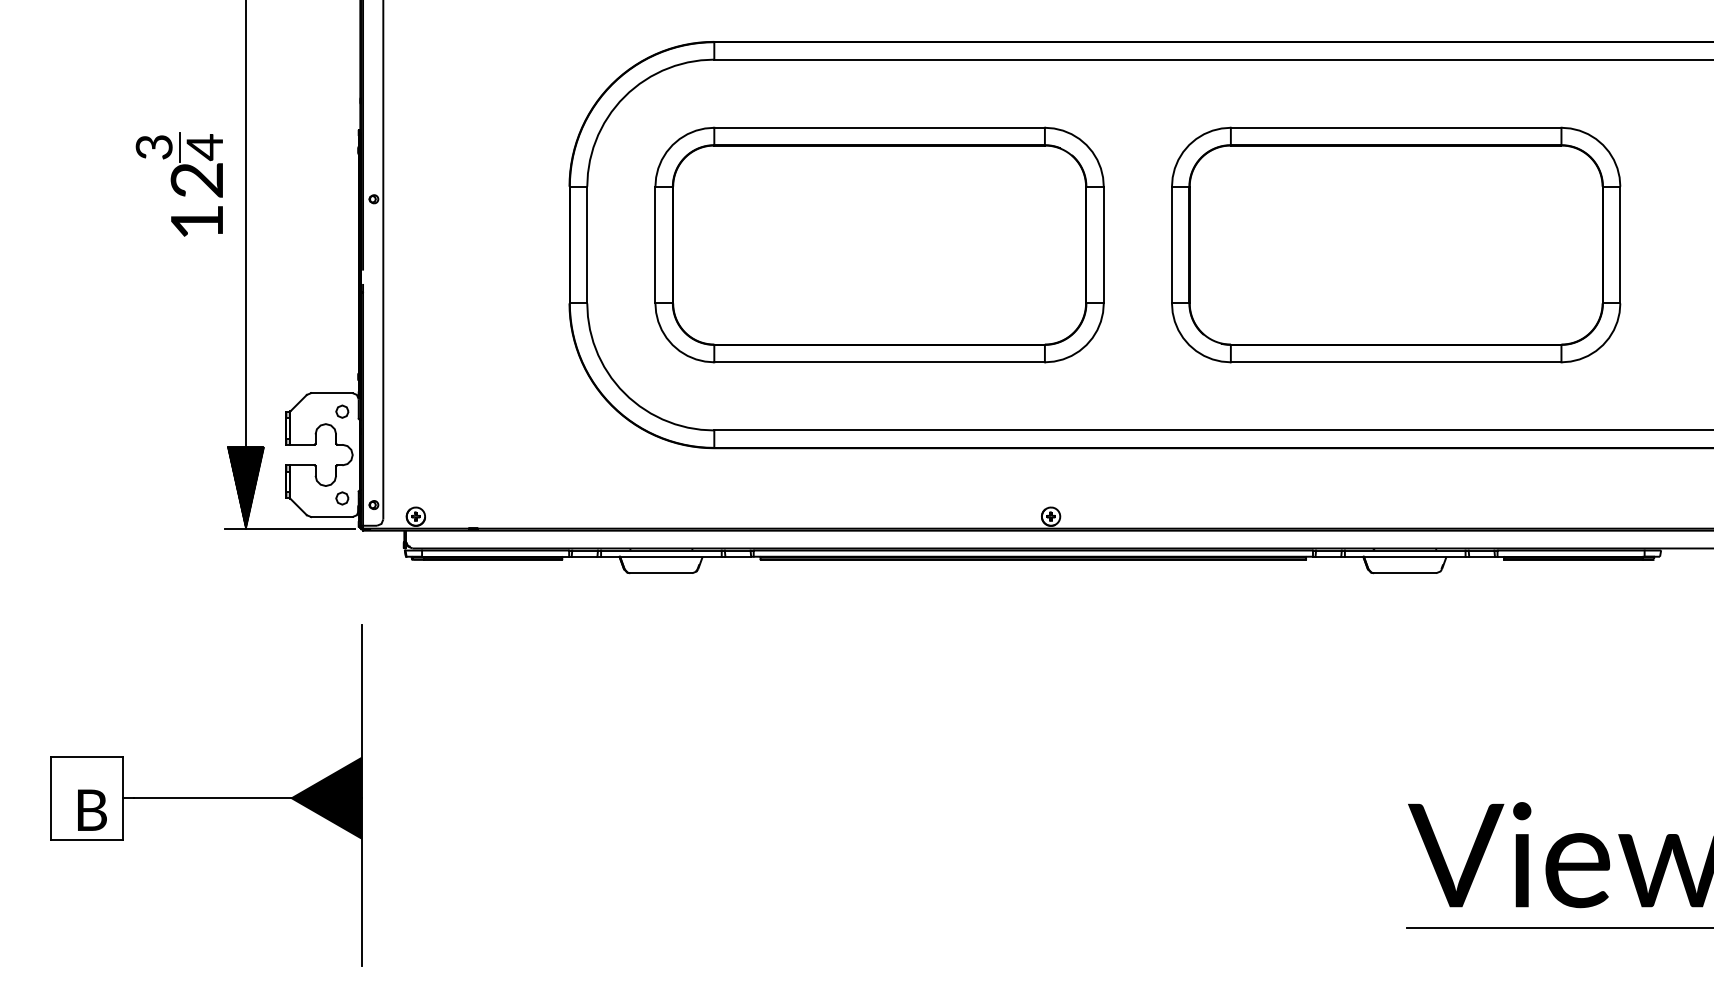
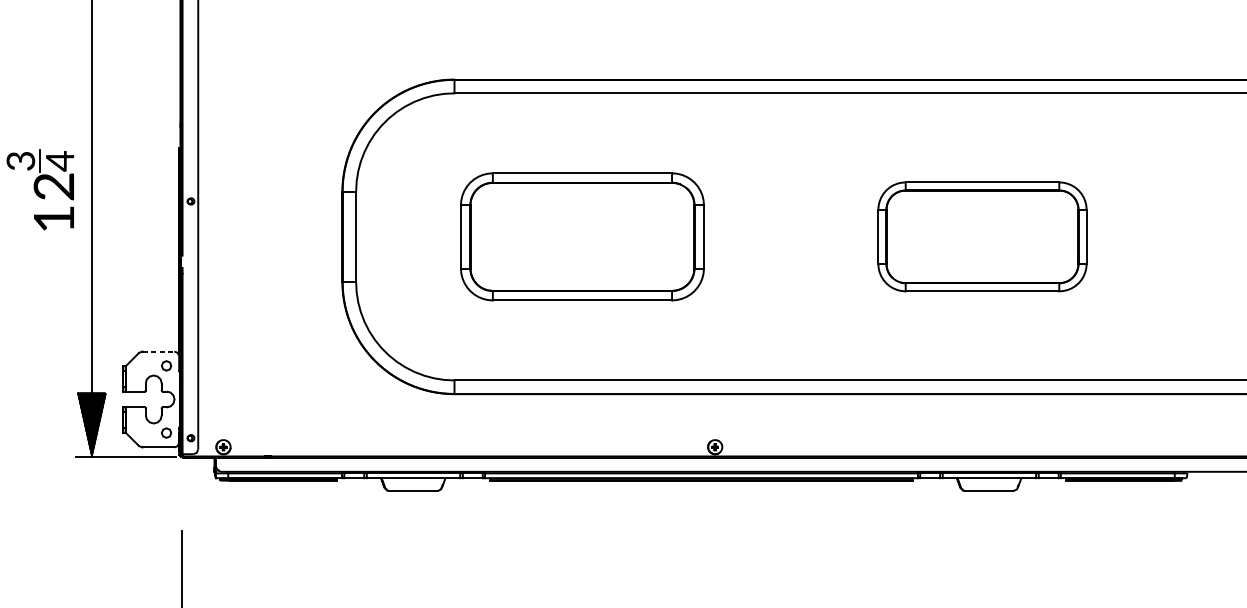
part: (879, 244) -> (582, 236), size x0.7
part: (1396, 244) -> (982, 236), size x0.6
line: (331, 393) -> (158, 351), solid -> dashed

